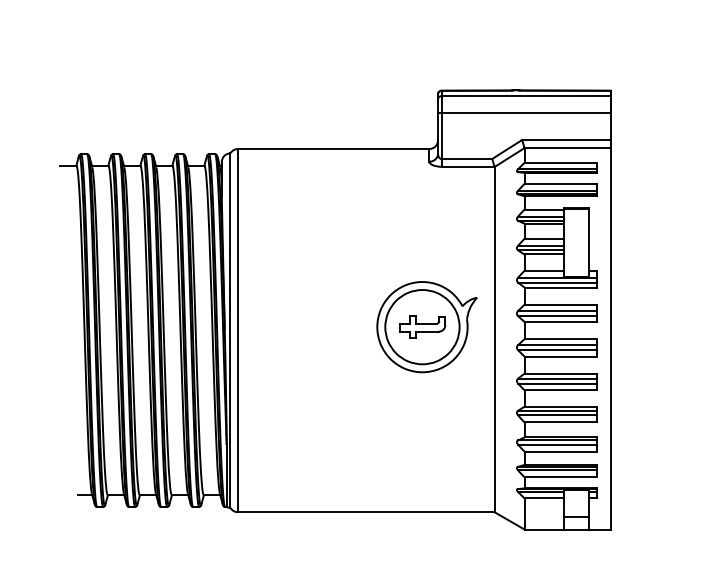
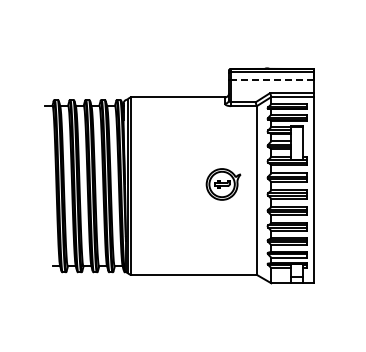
line: (524, 112) -> (271, 79), solid -> dashed
part: (426, 327) -> (223, 184), size x0.7

